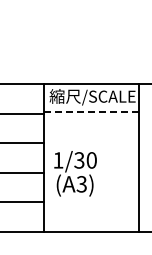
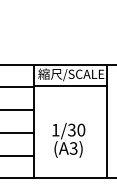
line: (91, 112) -> (70, 86), dashed -> solid
text: (75, 173) -> (68, 140), moved

